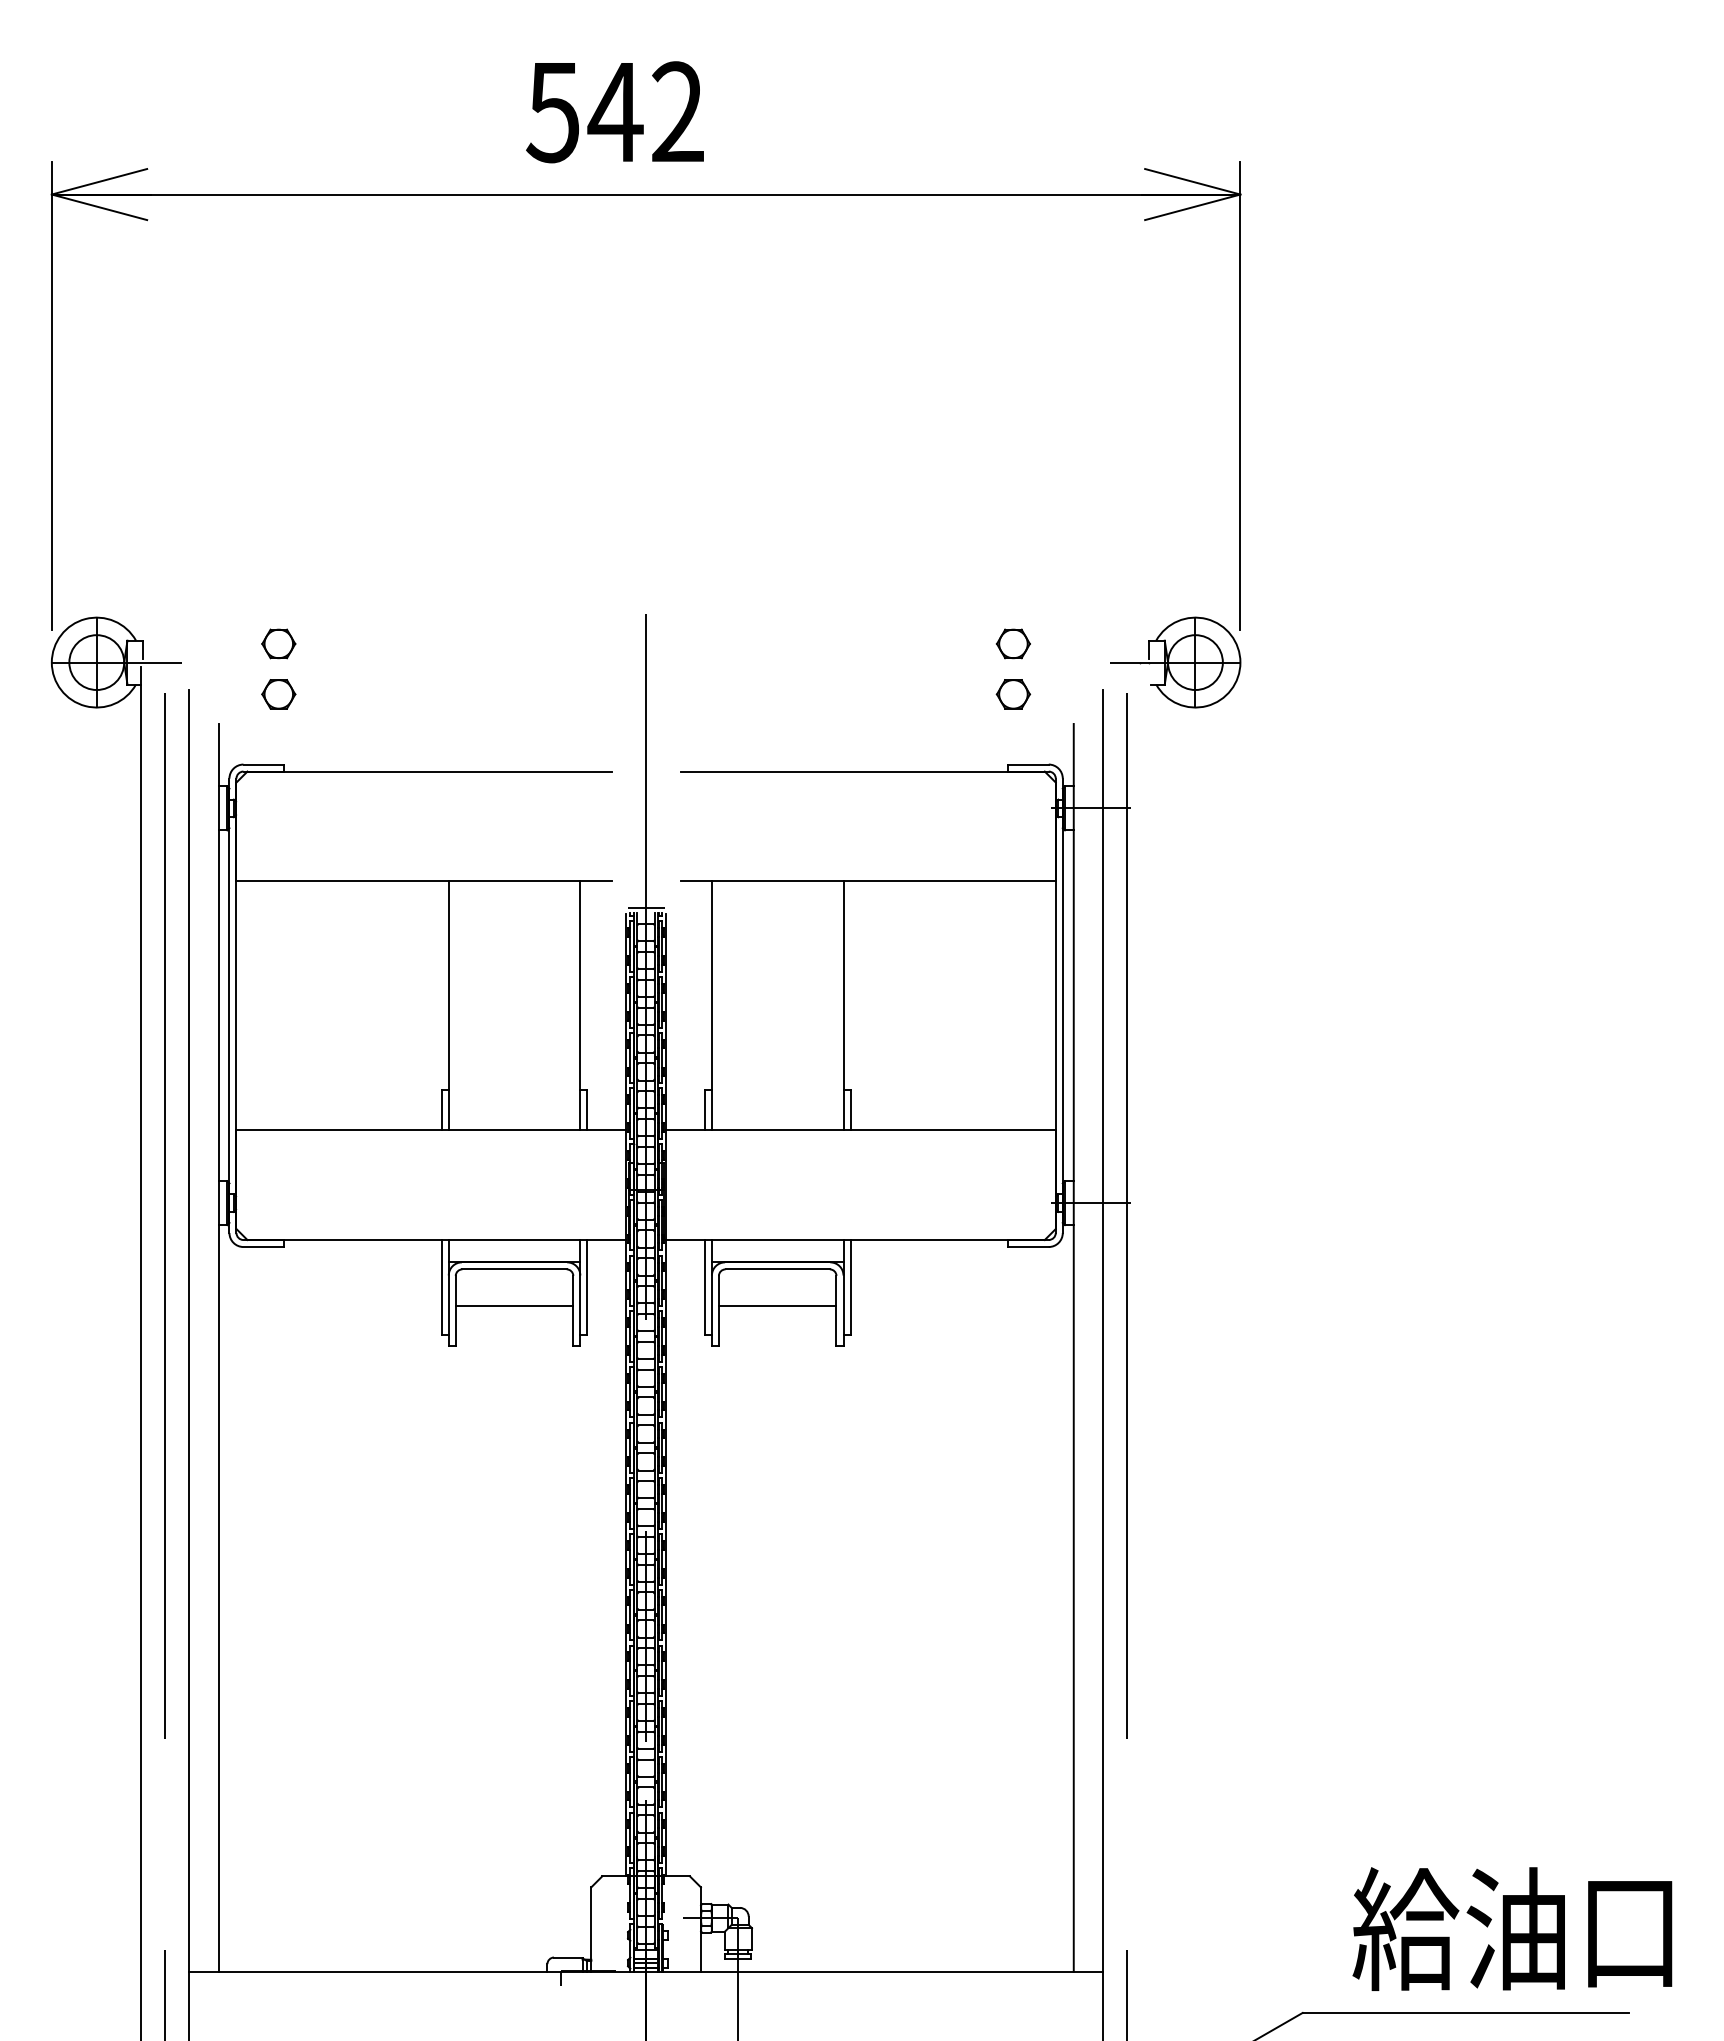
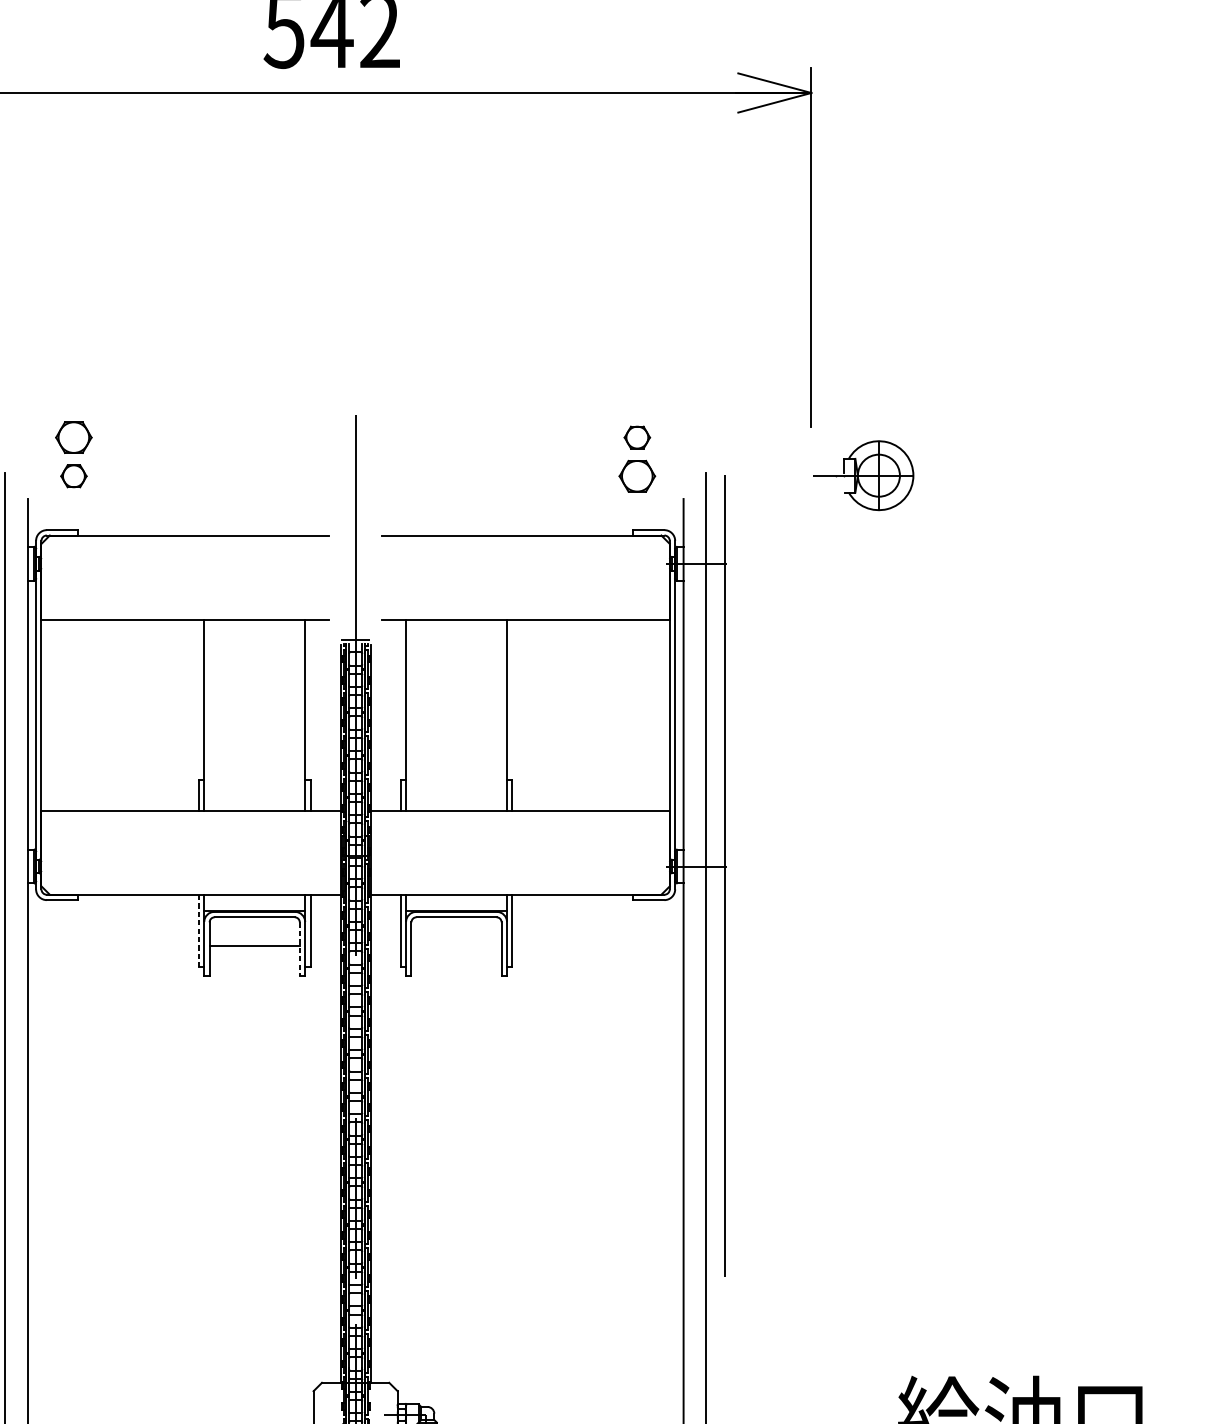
part: (278, 643) -> (73, 437), size x1.4
part: (1175, 662) -> (863, 475), moved
part: (1013, 694) -> (637, 476), size x1.4
line: (441, 1287) -> (198, 931), solid -> dashed
line: (777, 1306) -> (456, 945), removed
line: (573, 1310) -> (299, 948), solid -> dashed

